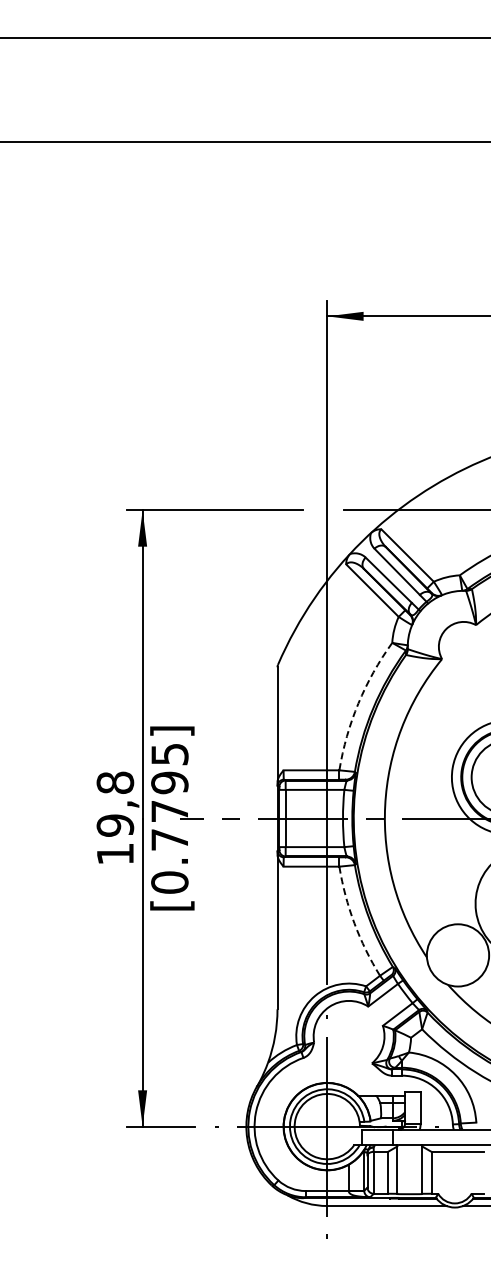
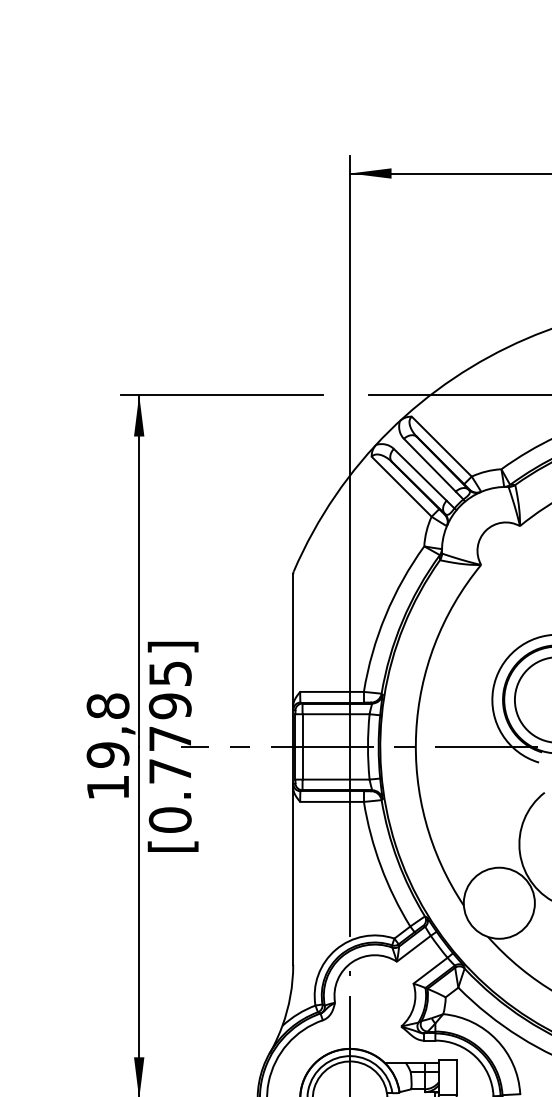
arc: (358, 703) -> (385, 615), dashed -> solid
arc: (354, 923) -> (381, 866), dashed -> solid

